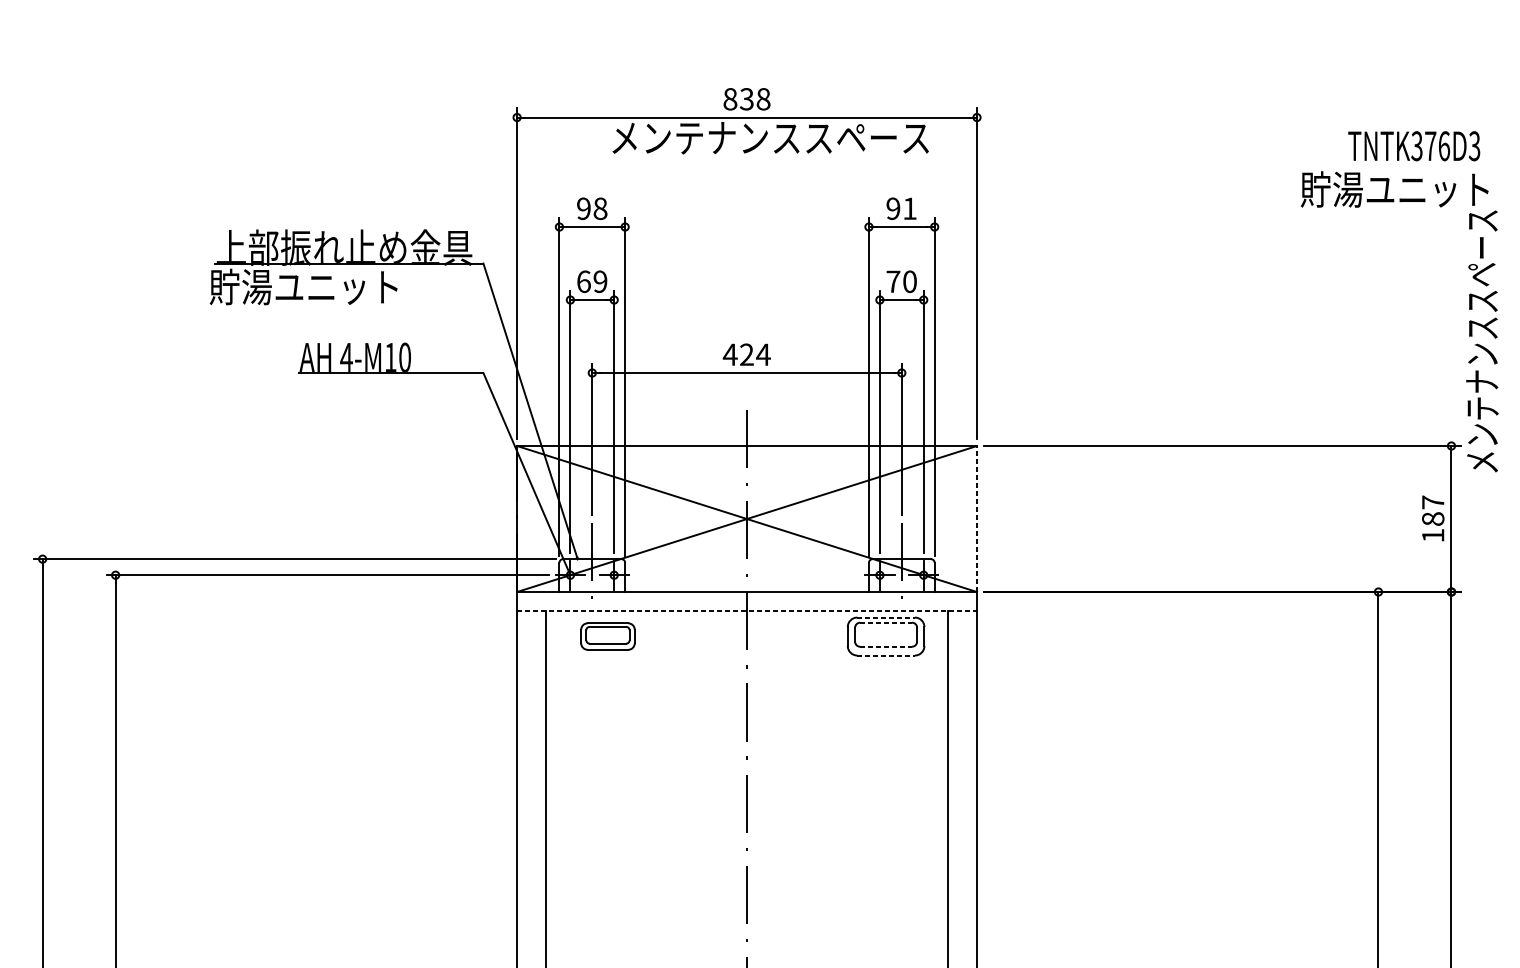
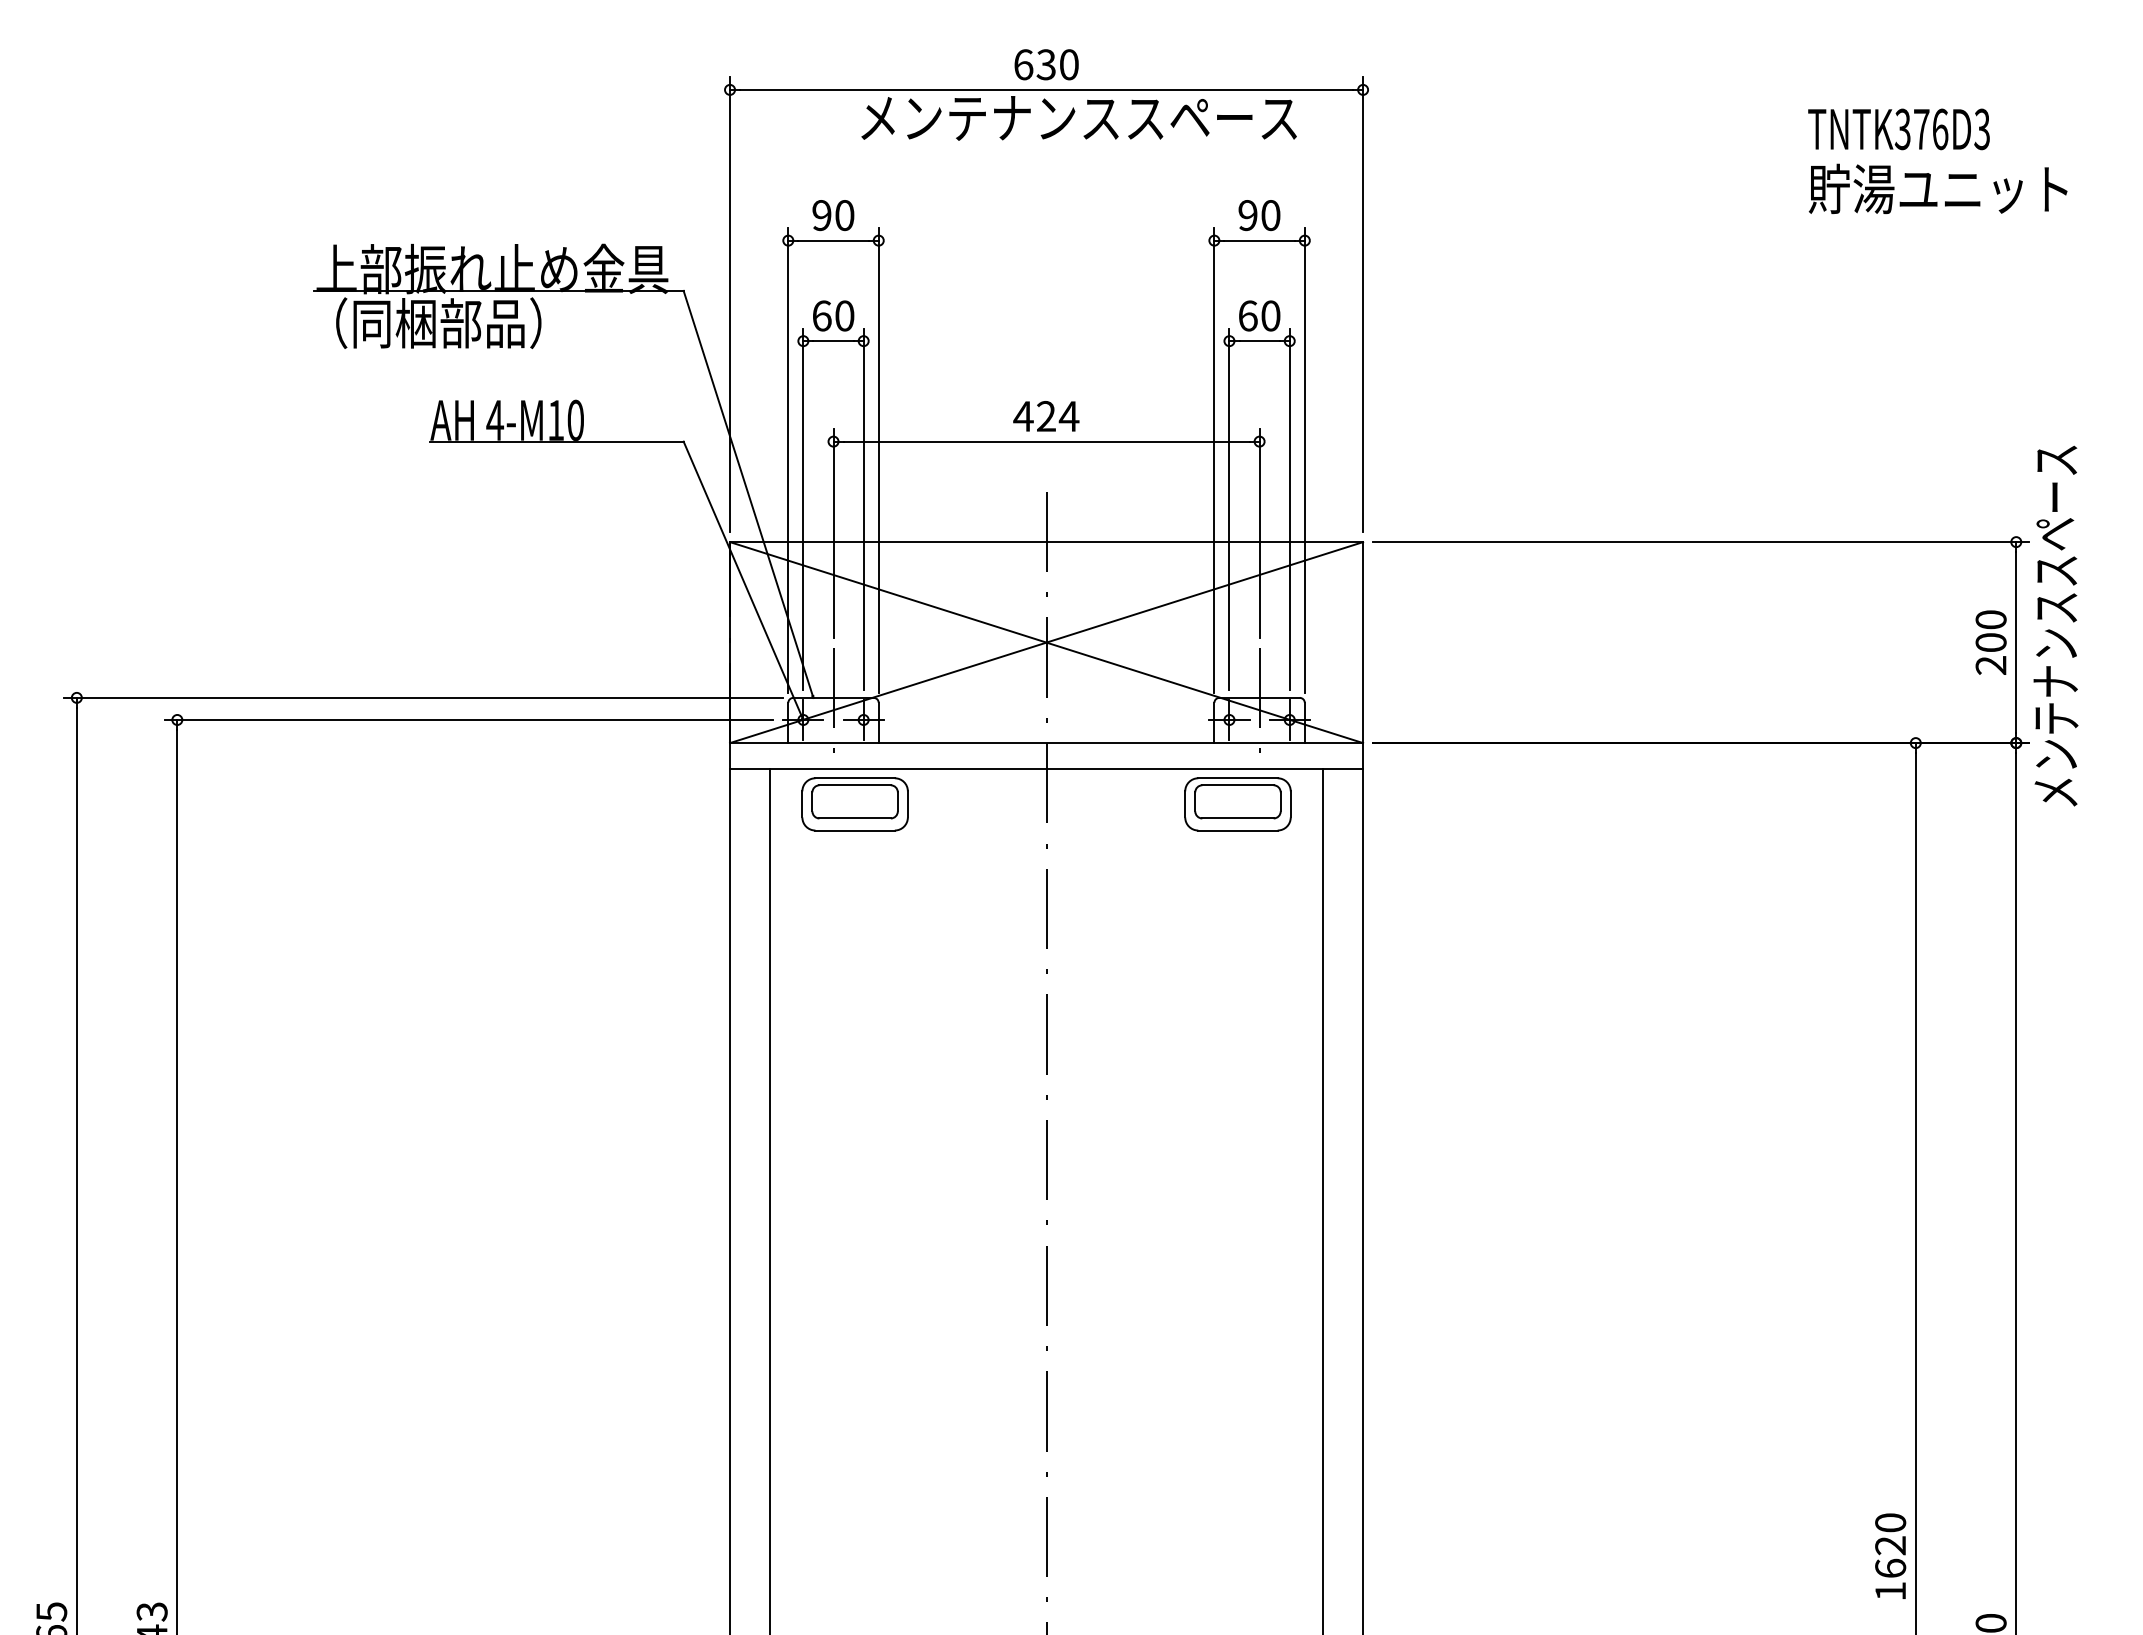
text: (747, 99) -> (1046, 64), 838 -> 630
text: (1413, 146) -> (1898, 129), moved
text: (600, 208) -> (844, 215), 98 -> 90
text: (909, 208) -> (1270, 215), 91 -> 90
text: (600, 281) -> (844, 315), 69 -> 60
text: (893, 281) -> (1247, 315), 70 -> 60
text: (303, 287) -> (436, 323), 貯湯ユニット -> （同梱部品）
text: (1482, 340) -> (2055, 625), moved
line: (977, 518) -> (1363, 642), dashed -> solid
text: (1432, 518) -> (1990, 642), 187 -> 200
line: (747, 611) -> (1046, 769), dashed -> solid
line: (886, 617) -> (1238, 778), dashed -> solid
line: (886, 622) -> (1238, 785), dashed -> solid
part: (607, 636) -> (854, 804), size x1.43
line: (886, 646) -> (1238, 818), dashed -> solid
line: (886, 655) -> (1238, 830), dashed -> solid

